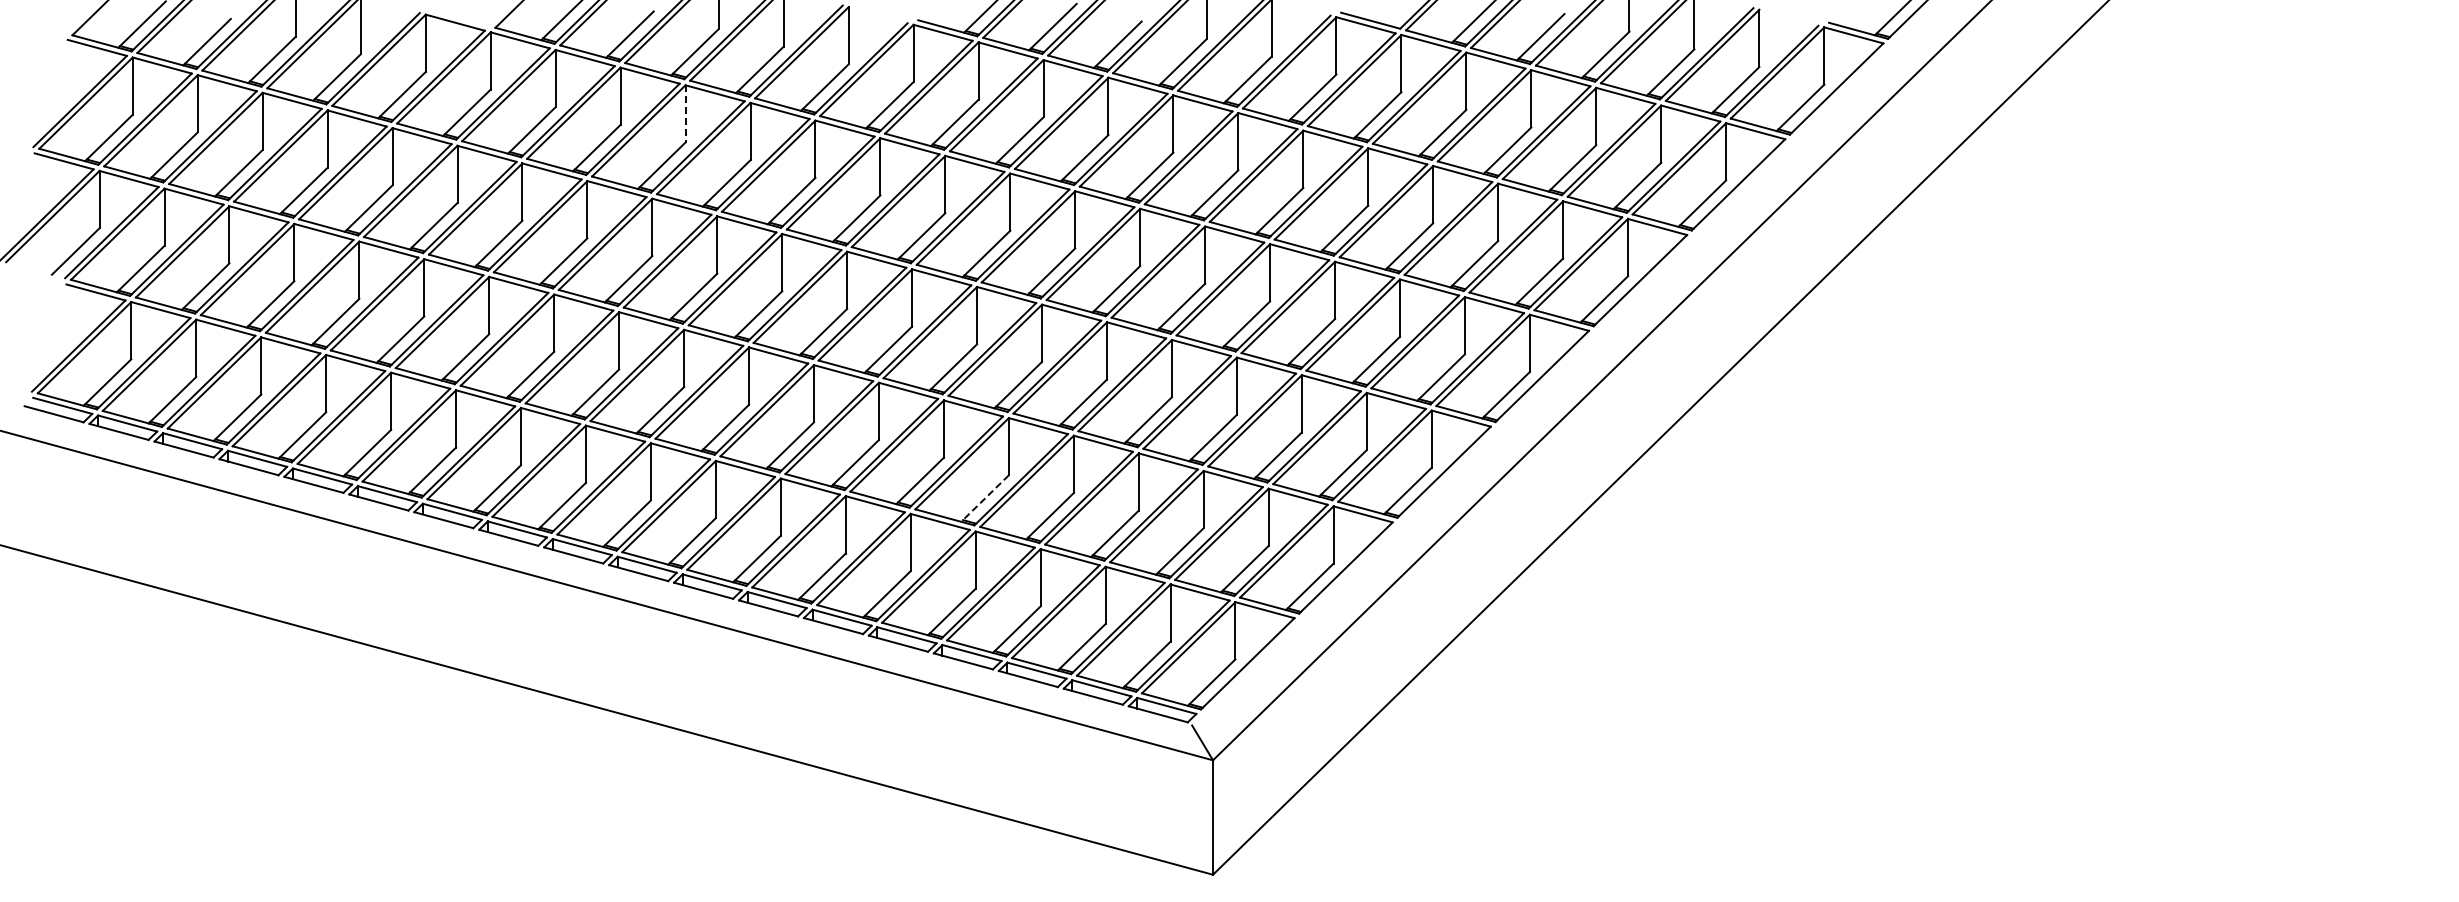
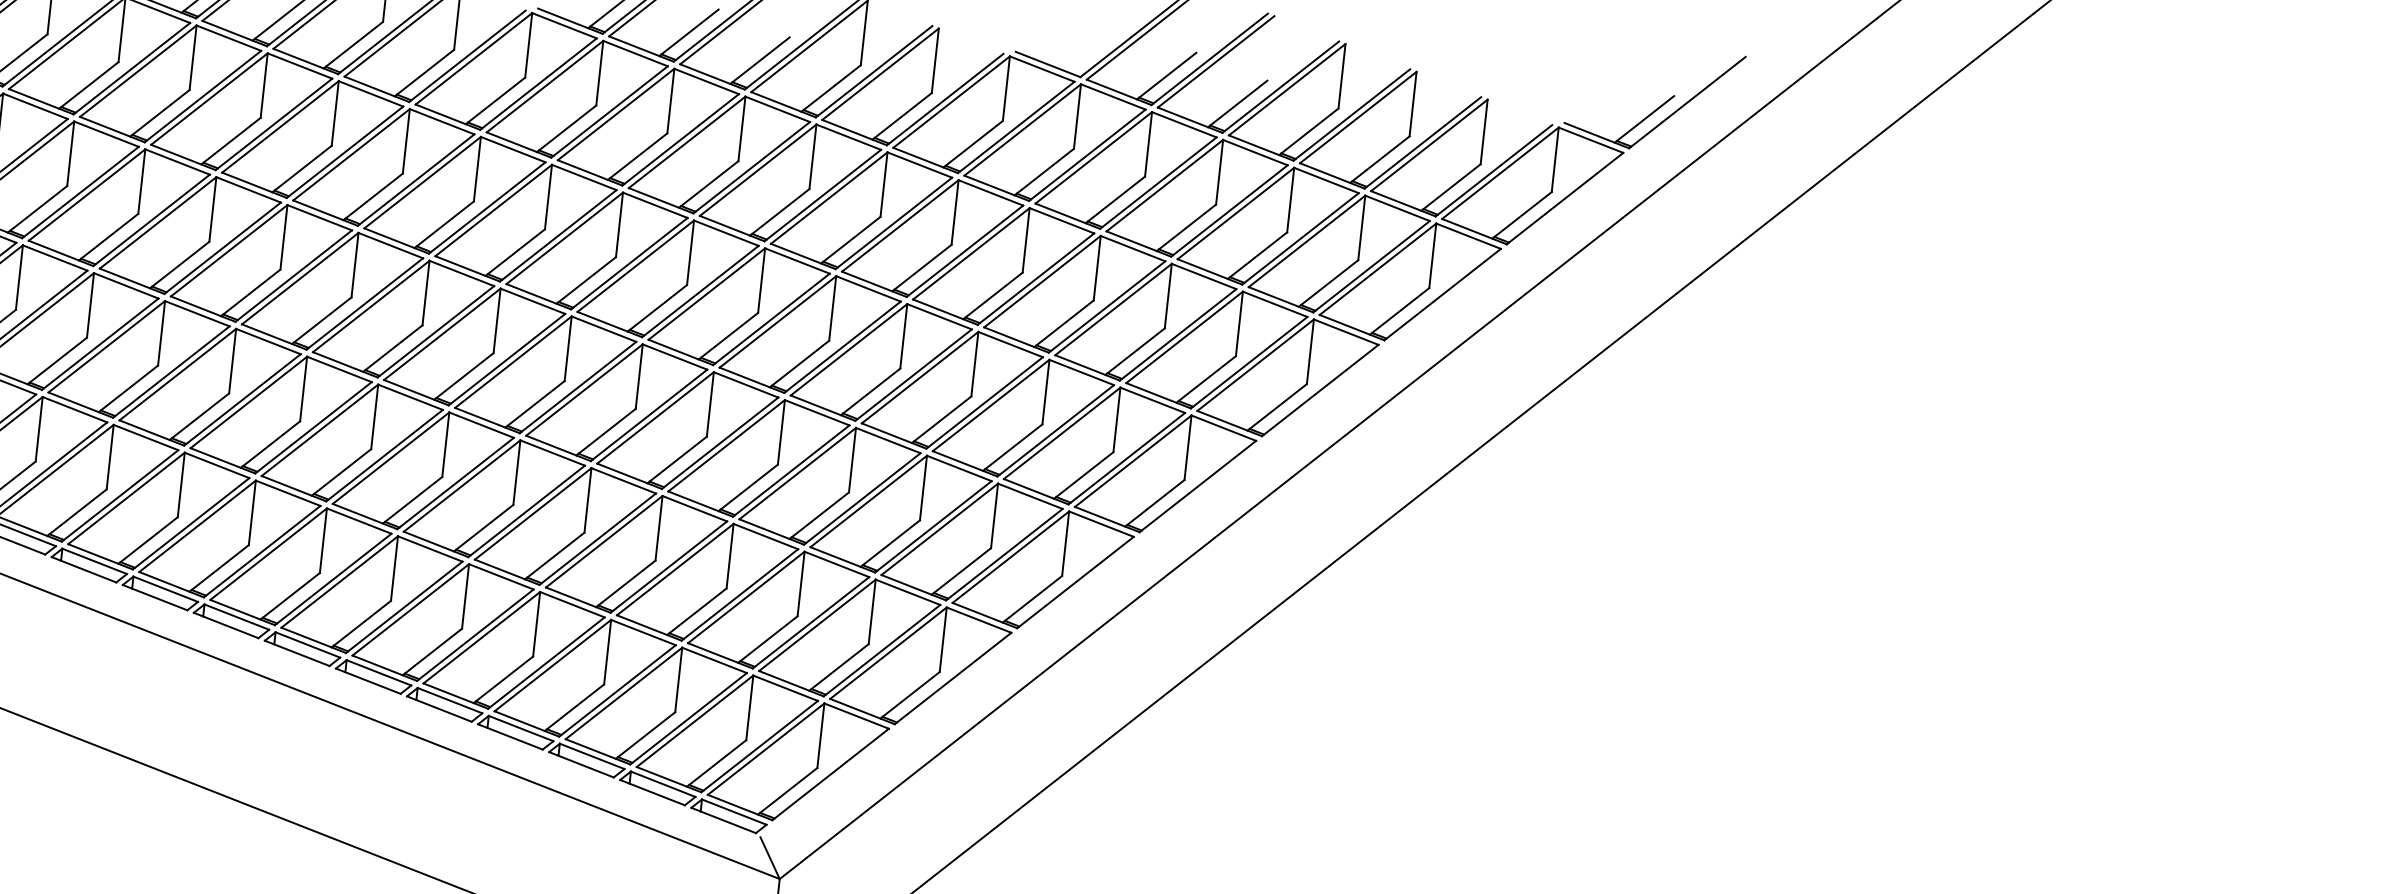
line: (685, 113) -> (264, 85), dashed -> solid
line: (984, 498) -> (554, 555), dashed -> solid

